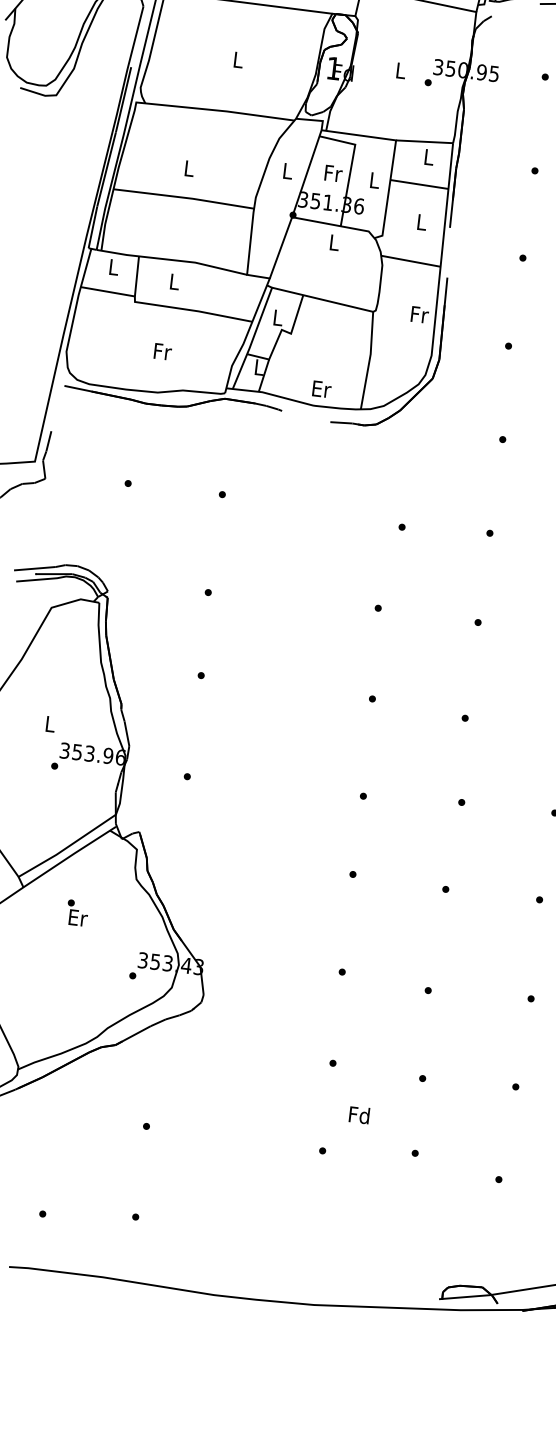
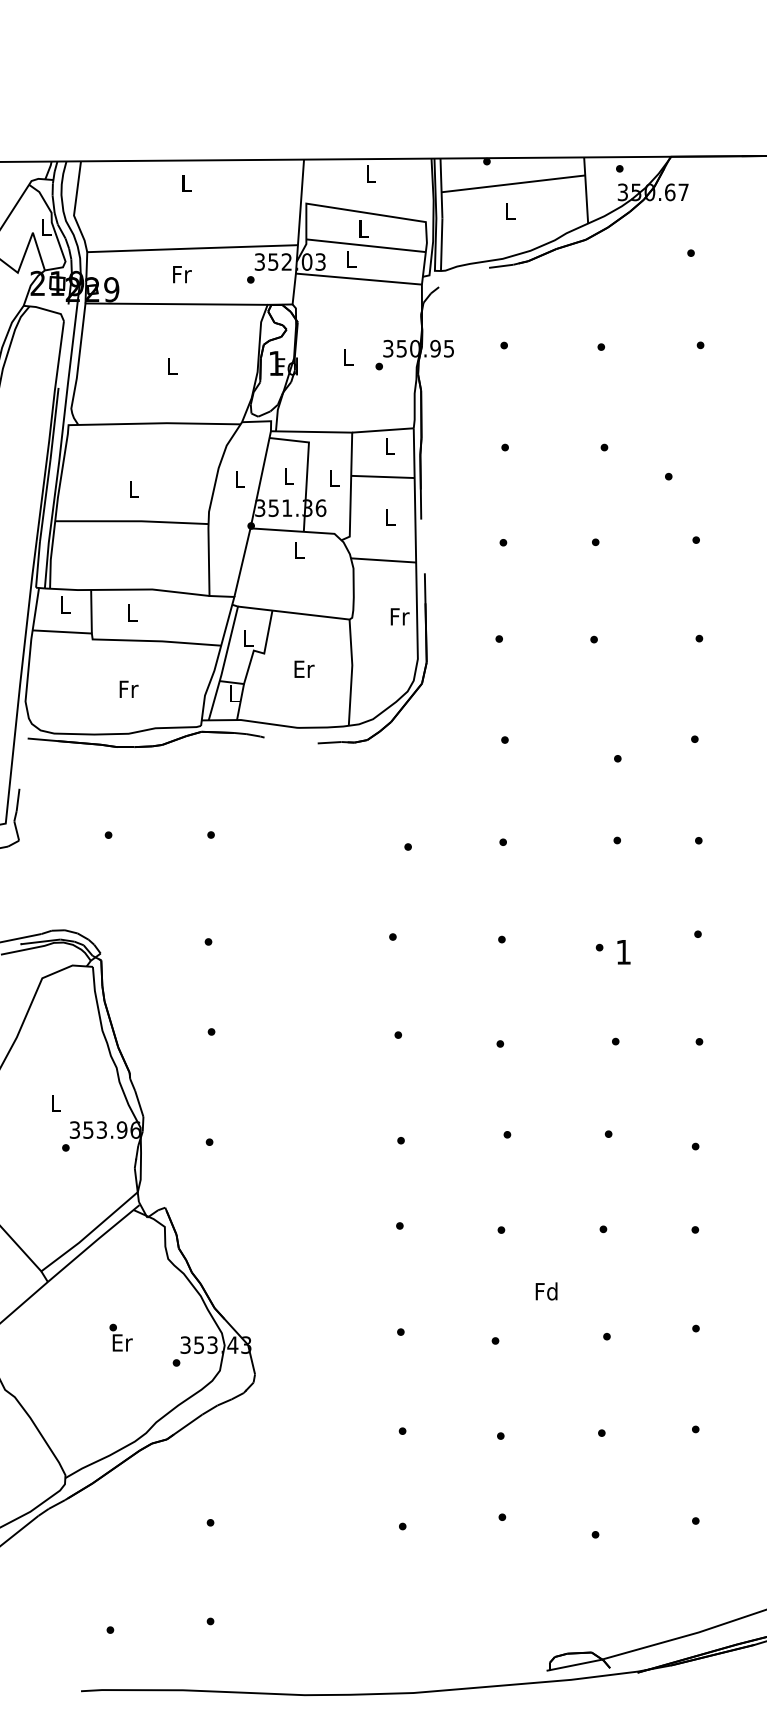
text: (333, 172) -> (289, 475), Fr -> L
text: (322, 388) -> (304, 668), moved
text: (76, 912) -> (120, 1337), moved
text: (359, 1115) -> (546, 1291), moved

